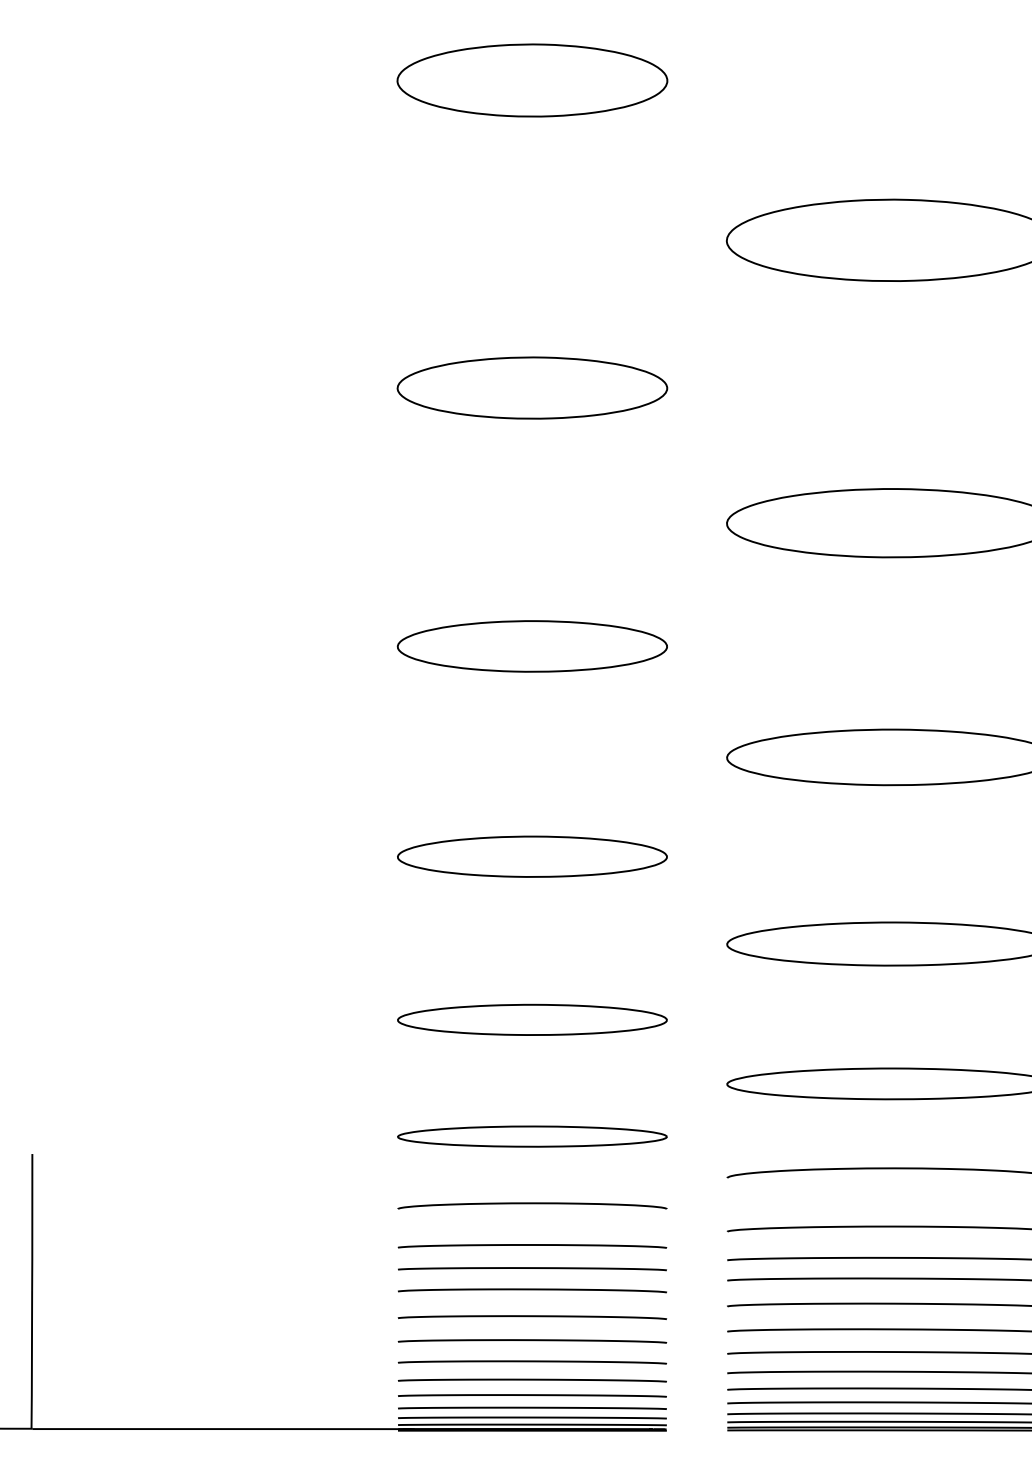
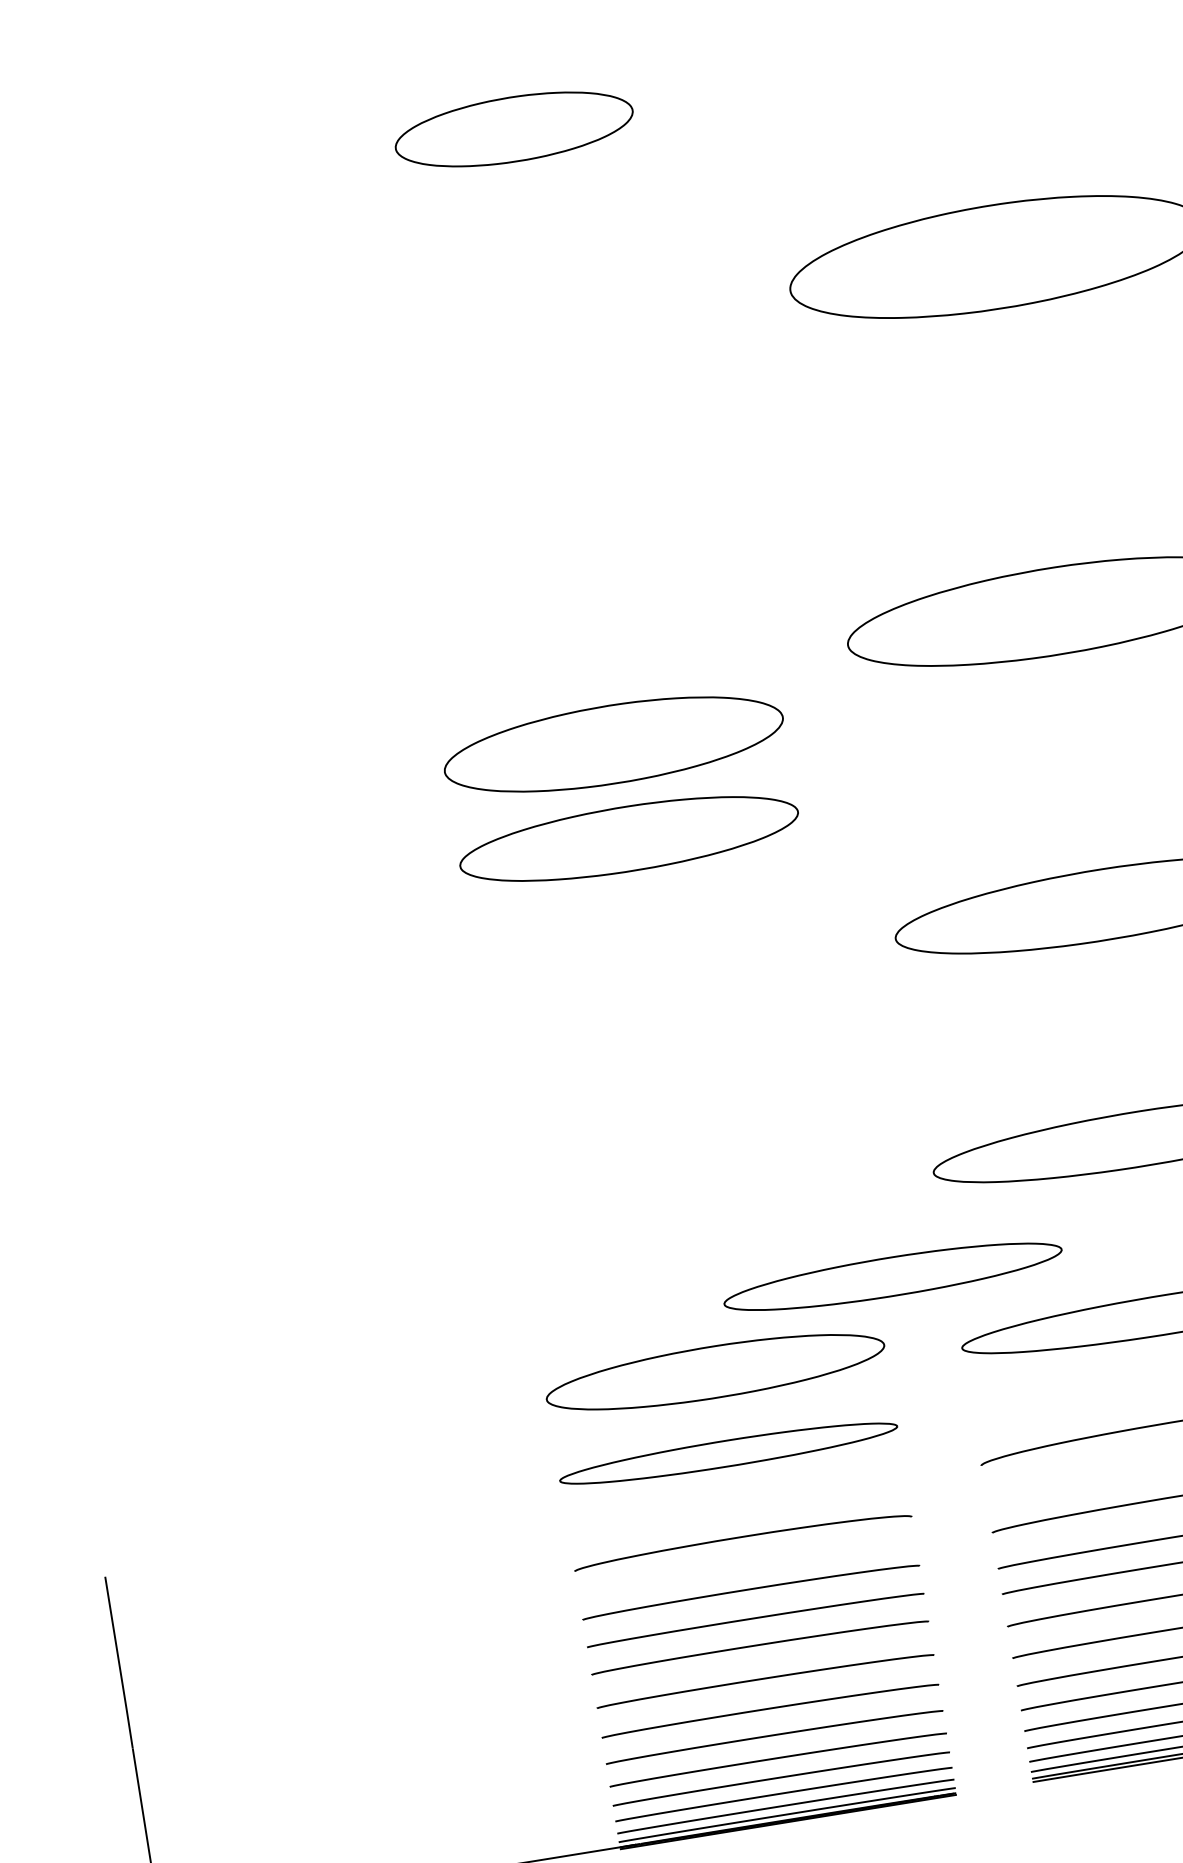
part: (532, 80) -> (514, 129), size x0.7
part: (532, 387) -> (613, 743), moved
part: (532, 856) -> (715, 1371), moved
part: (532, 1019) -> (892, 1276), moved

